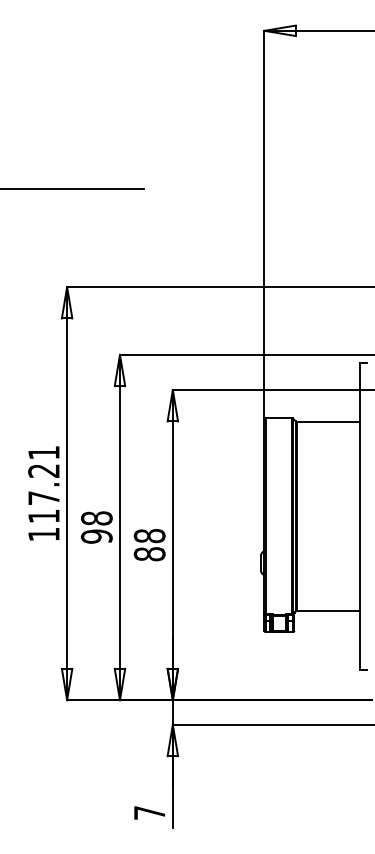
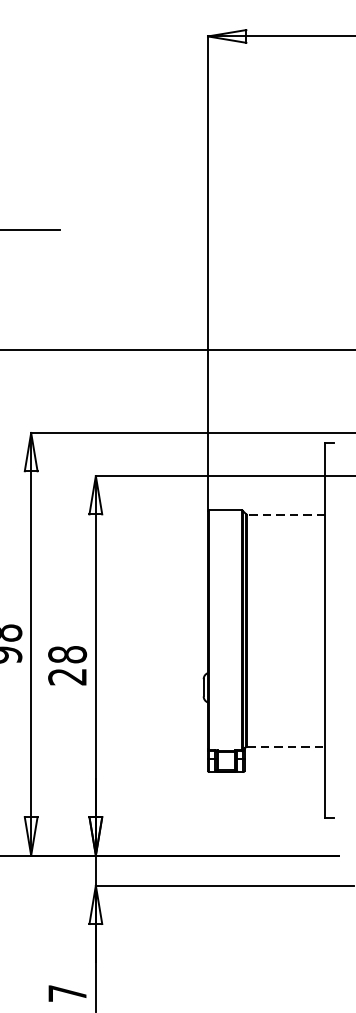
line: (328, 421) -> (286, 514), solid -> dashed
text: (149, 554) -> (67, 677), 88 -> 28
line: (328, 611) -> (286, 747), solid -> dashed

